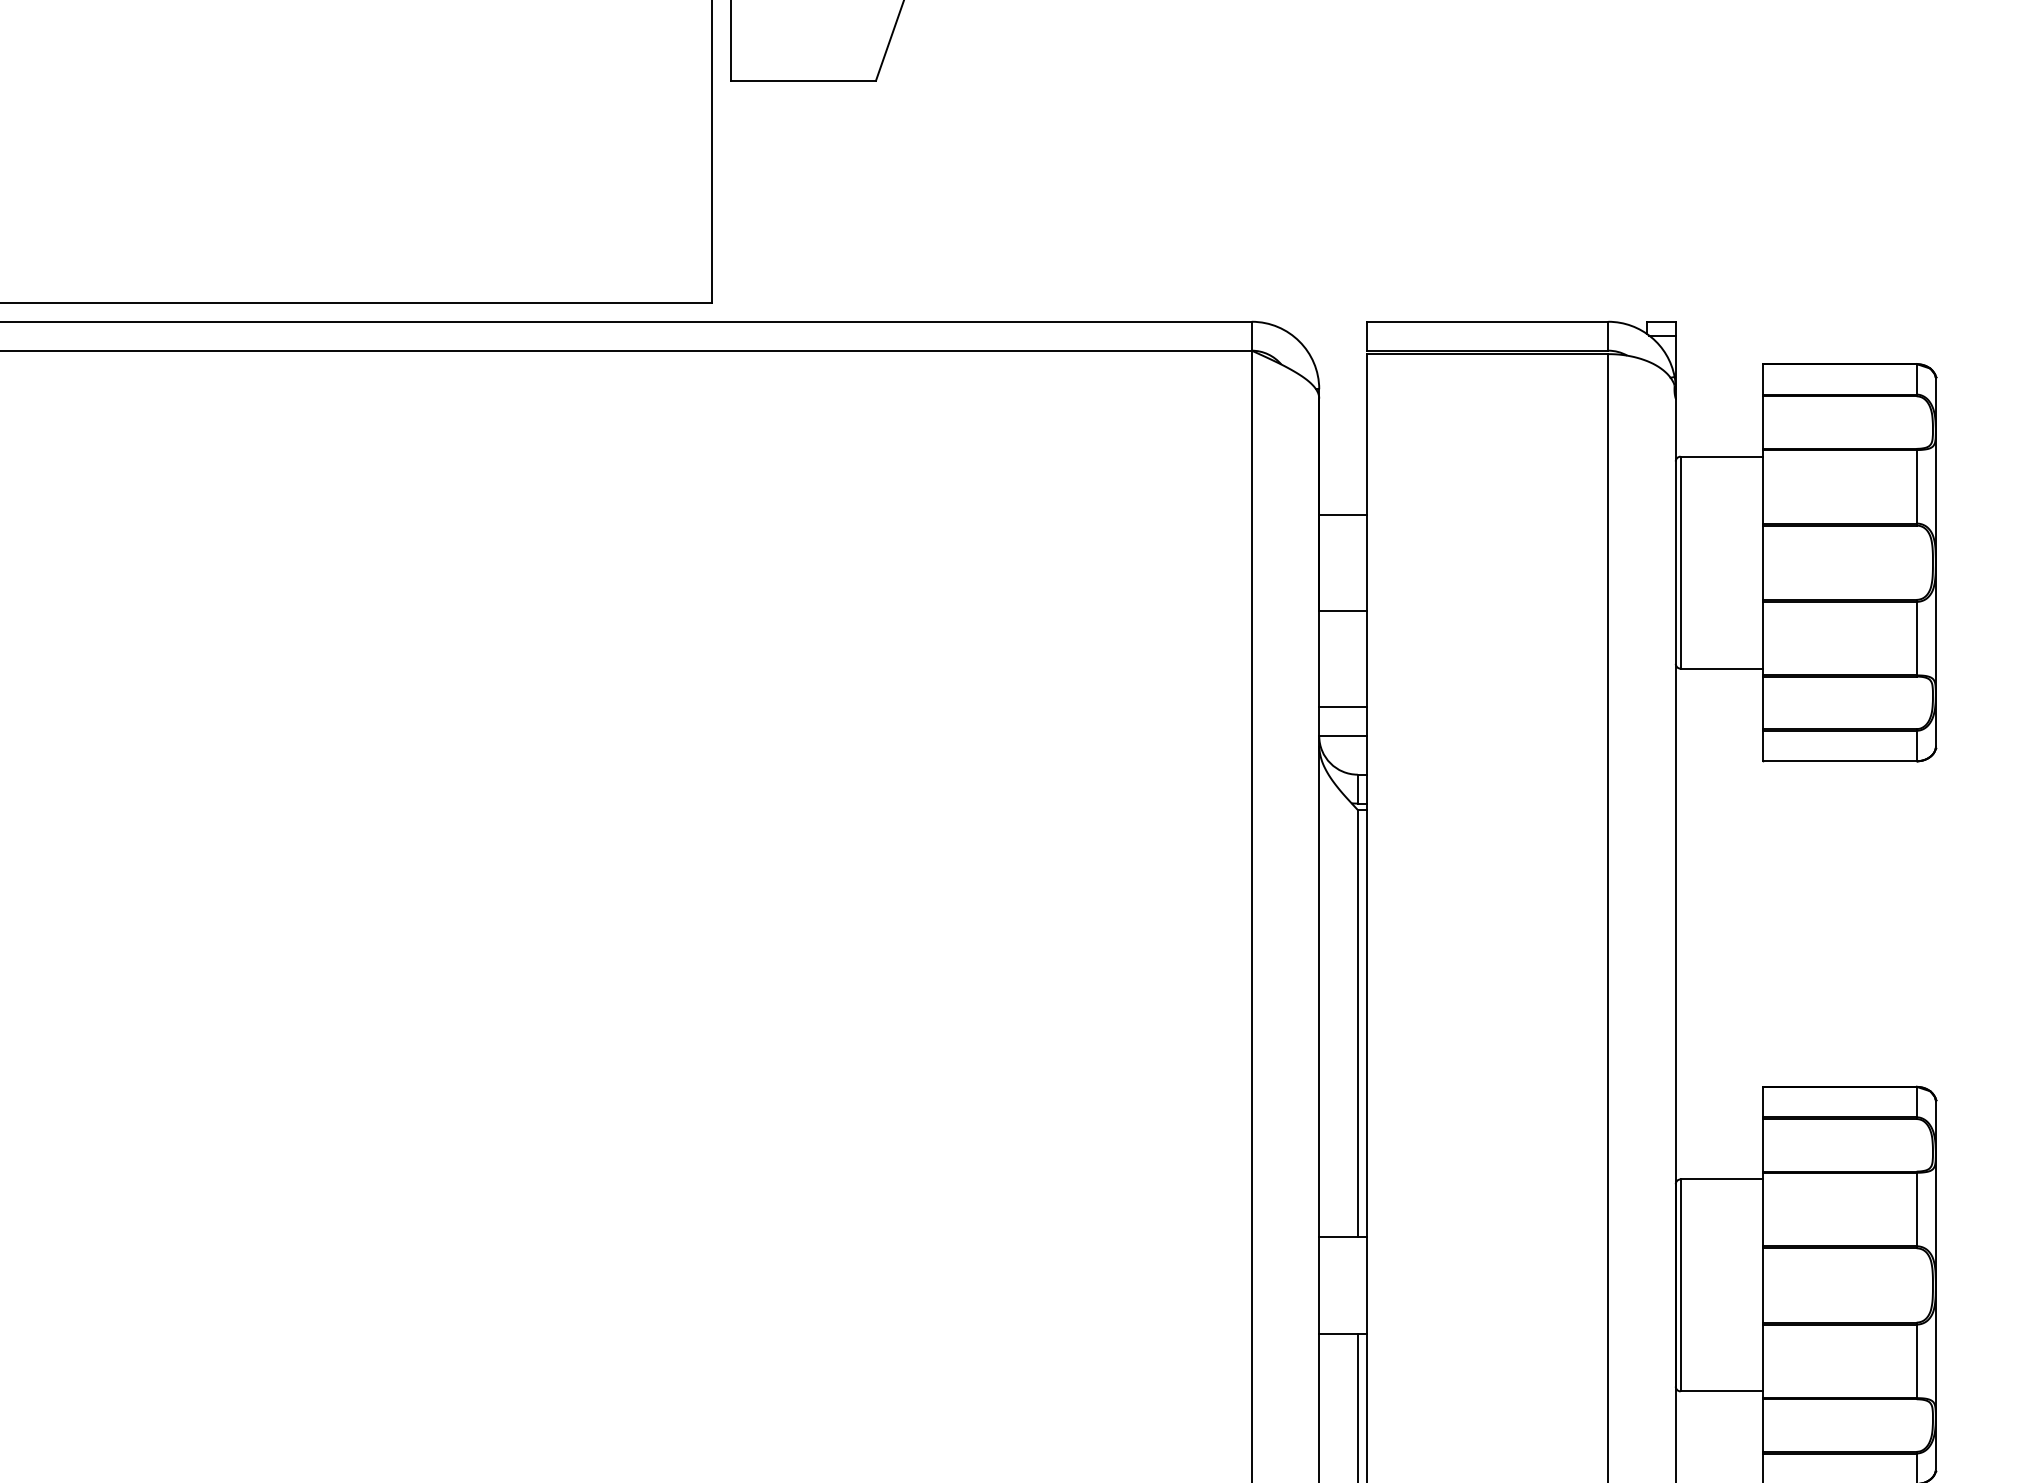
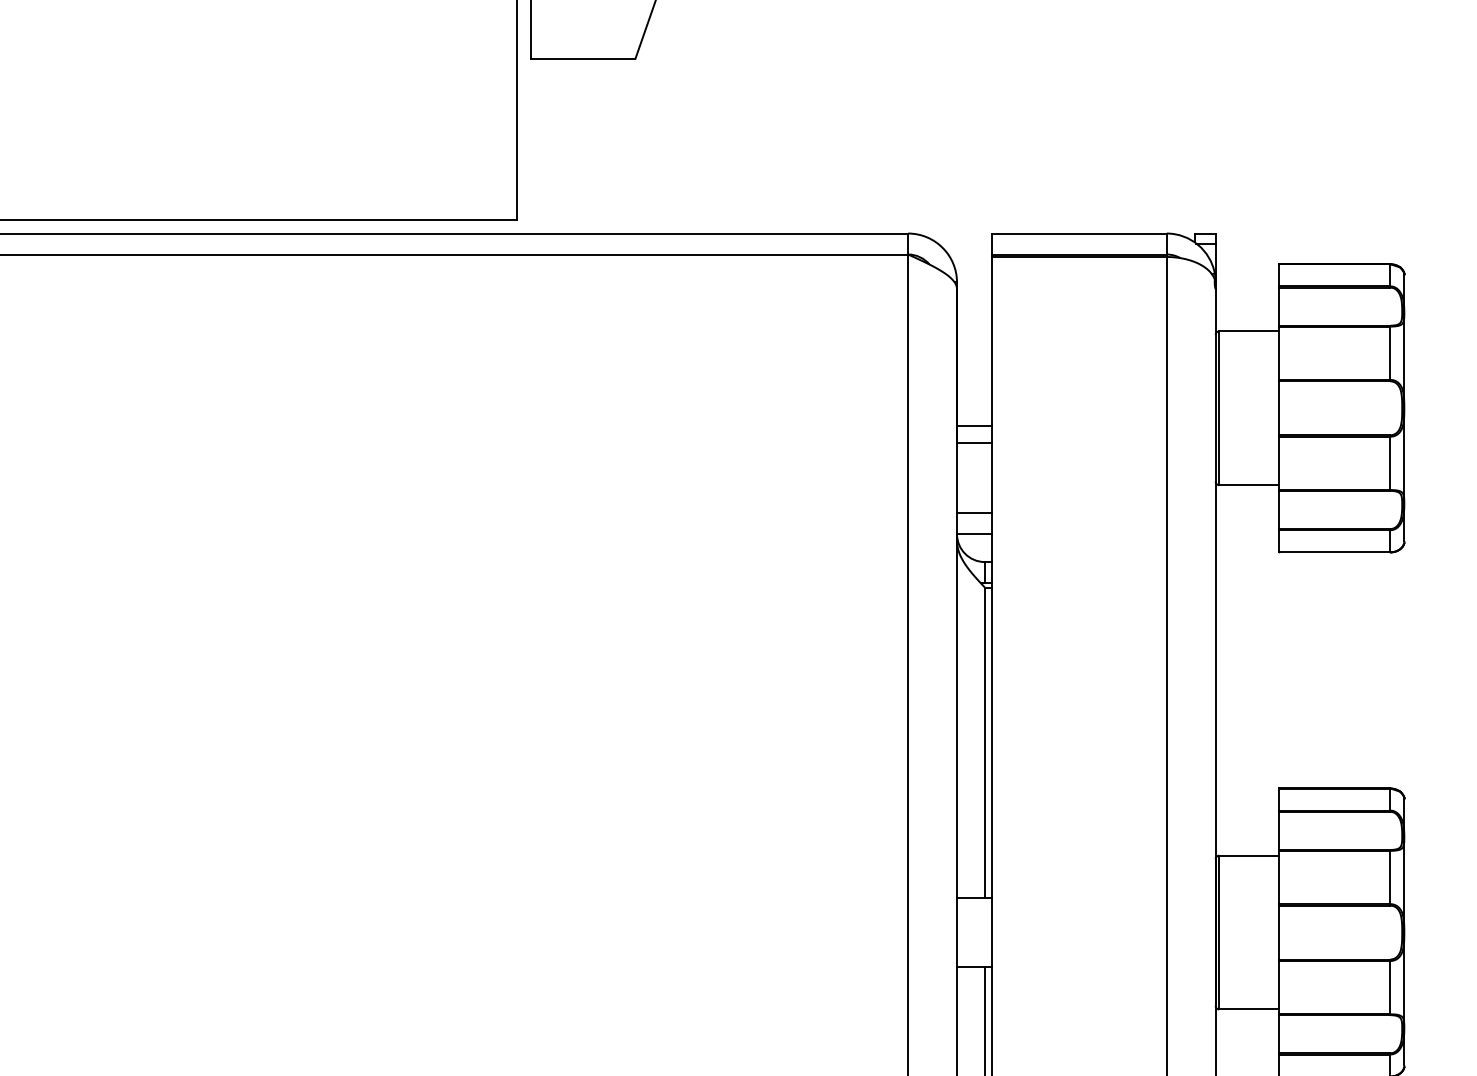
line: (1343, 514) -> (974, 426), moved

